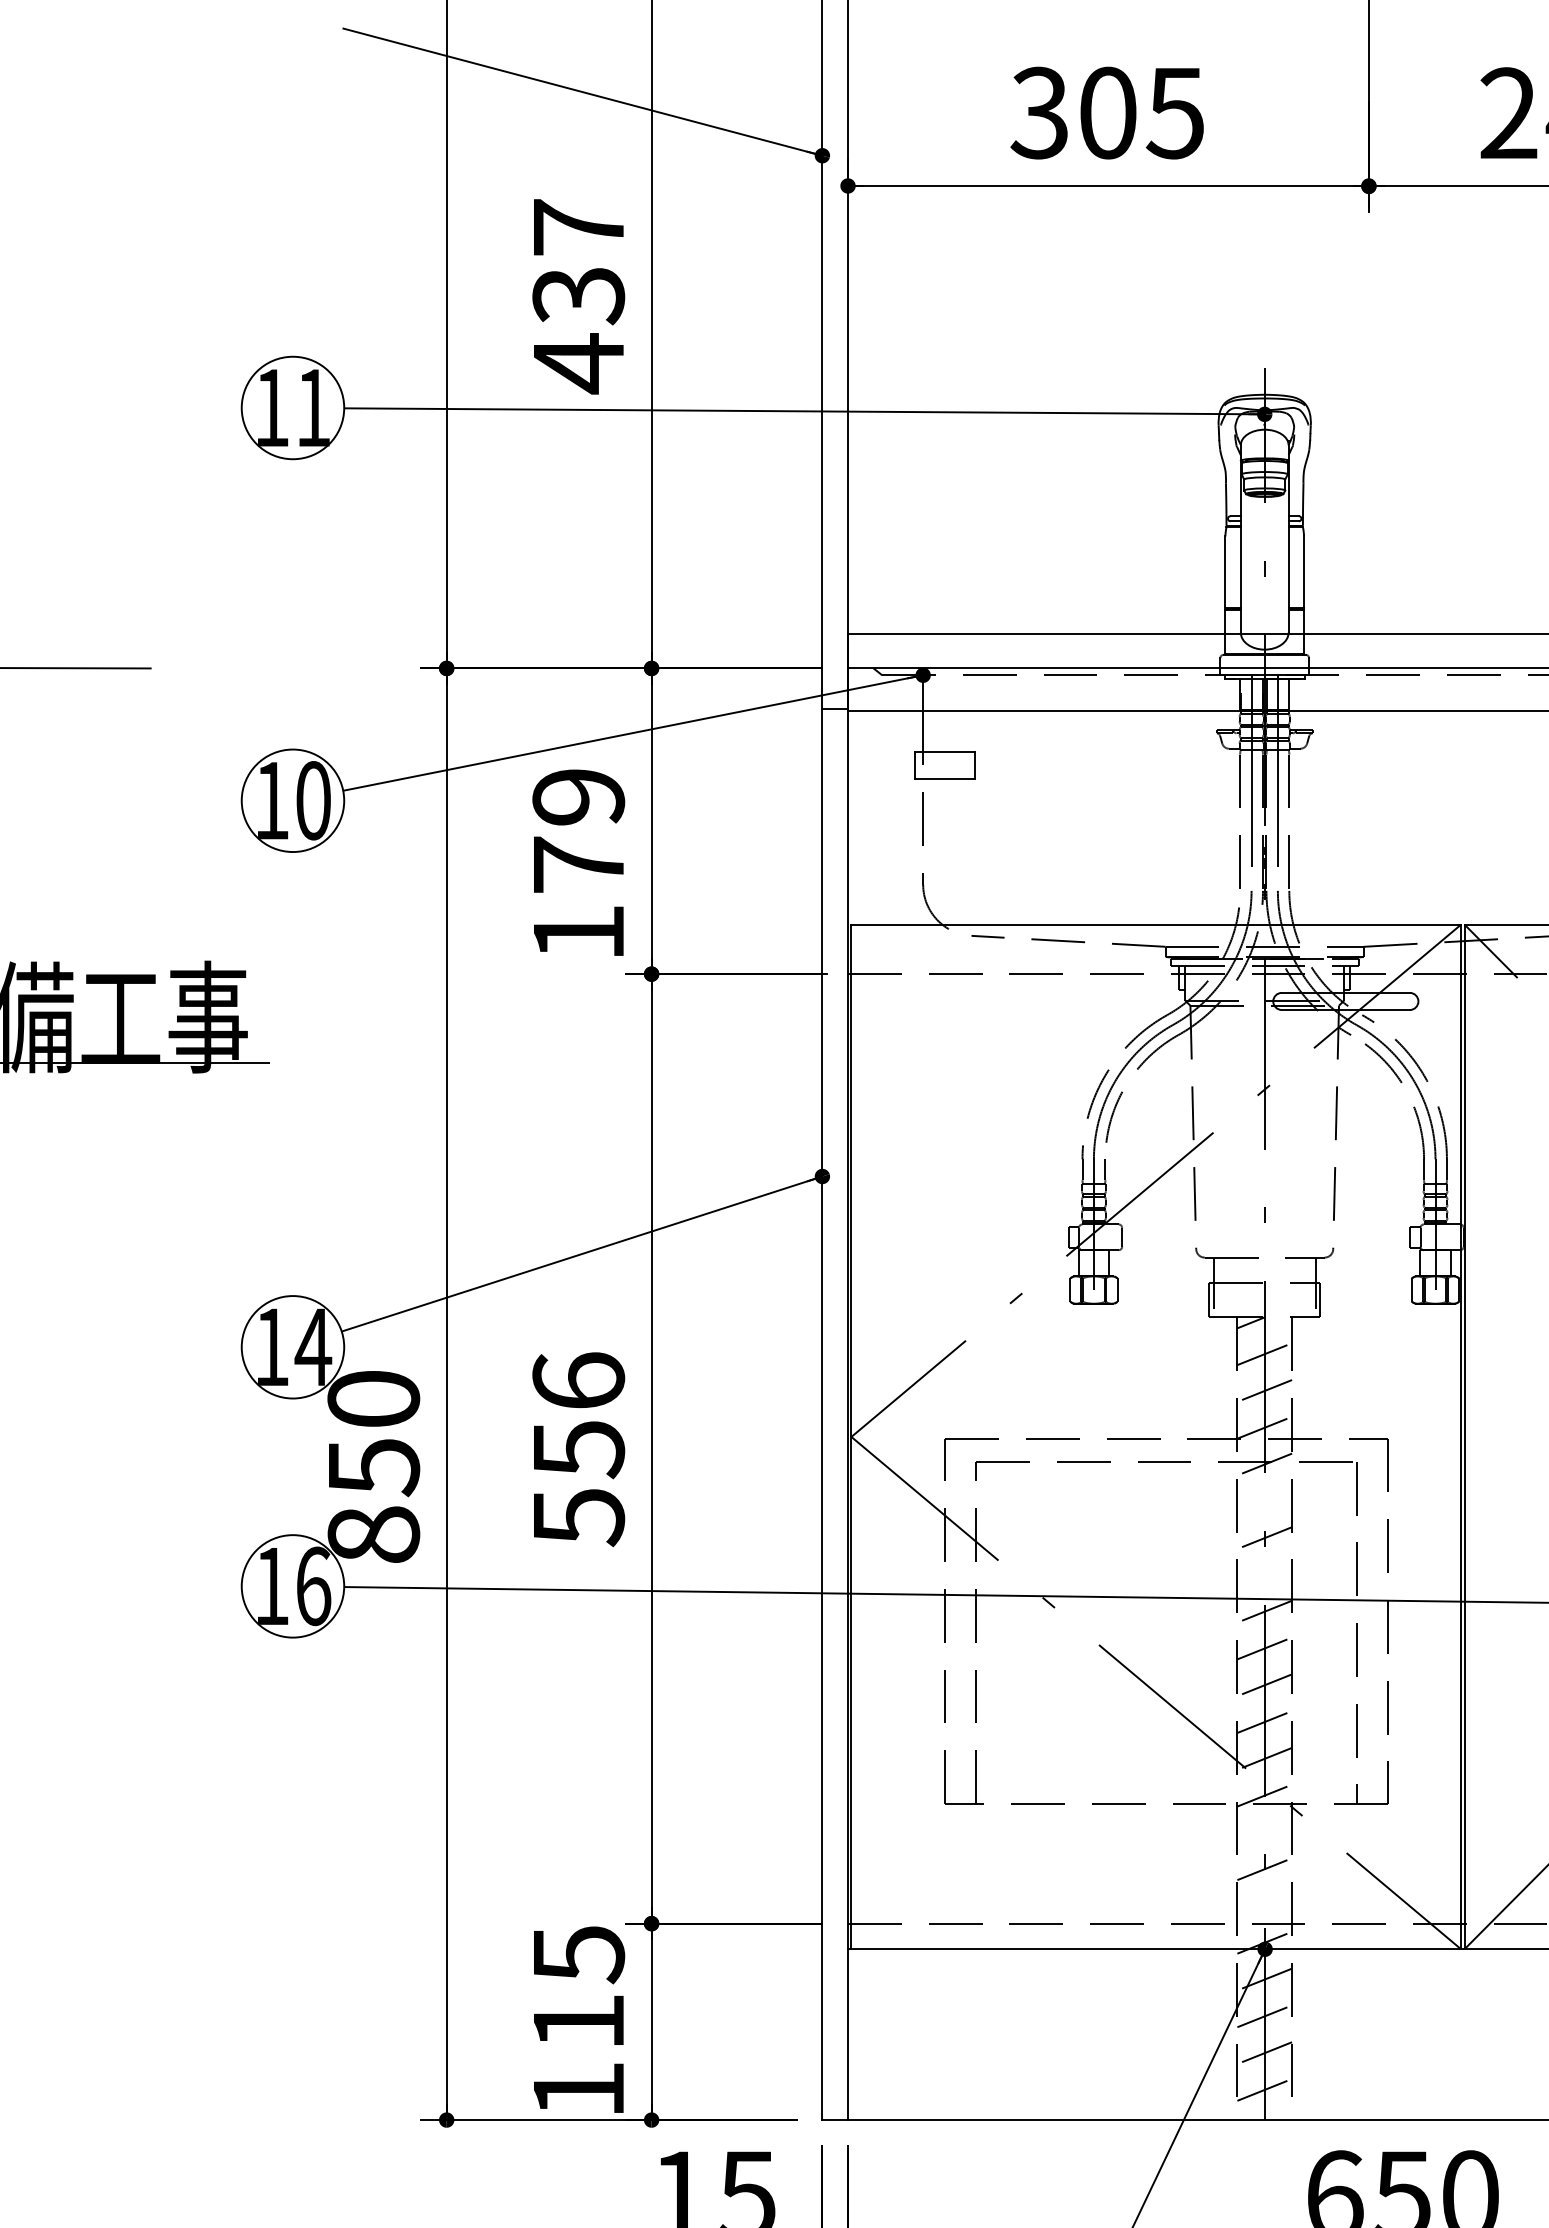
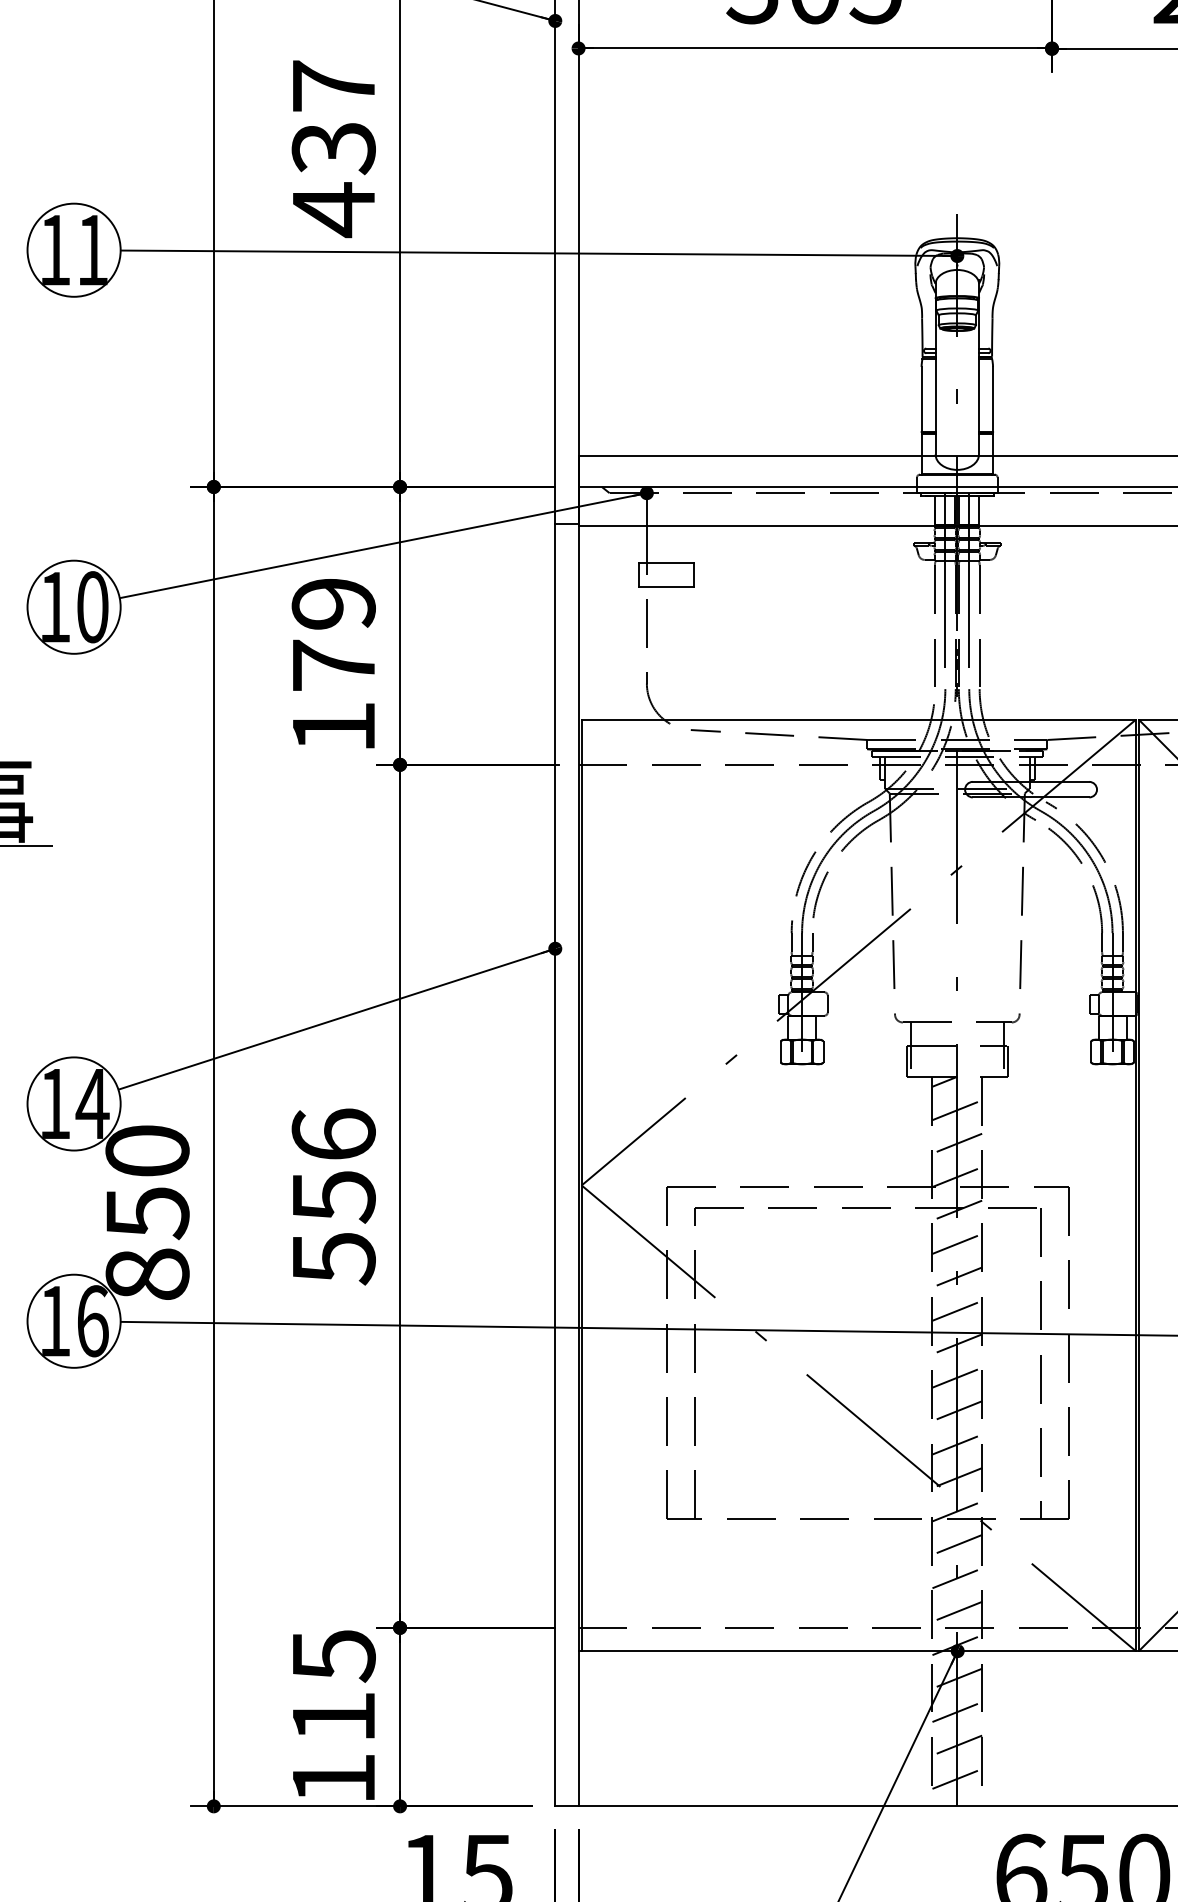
line: (1264, 1501) -> (957, 1244), added
line: (1264, 1574) -> (957, 1310), added
line: (1264, 1832) -> (957, 1544), added
line: (1264, 1905) -> (957, 1611), added

